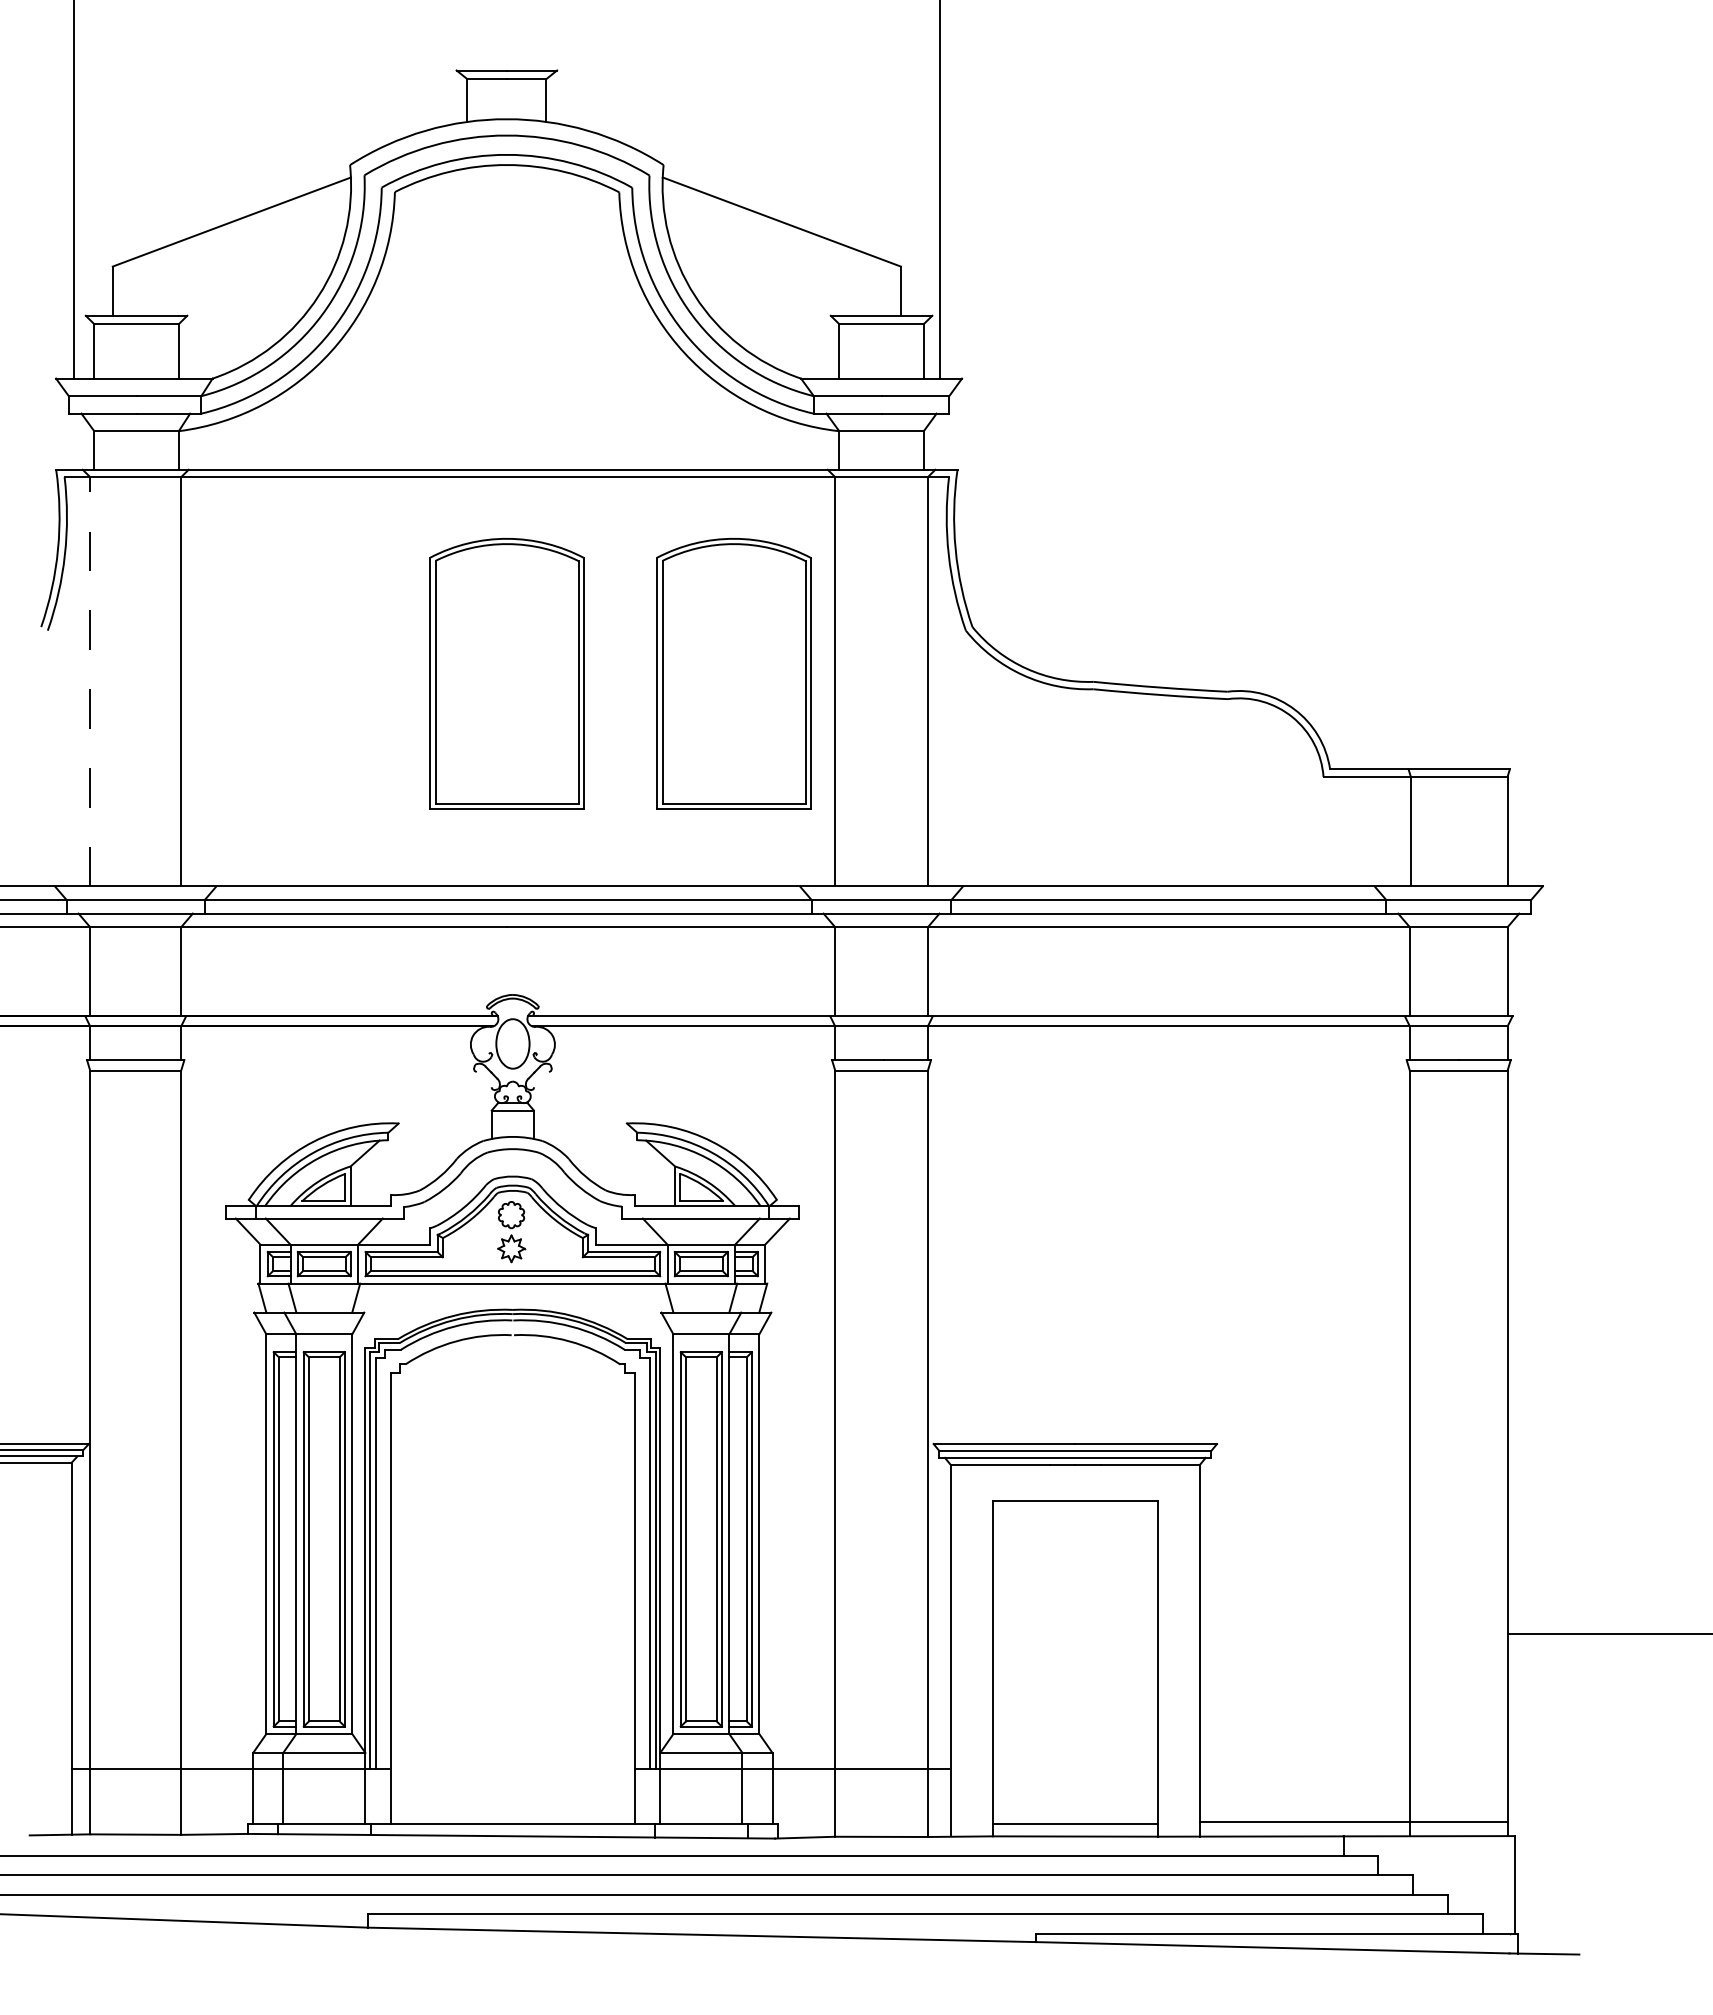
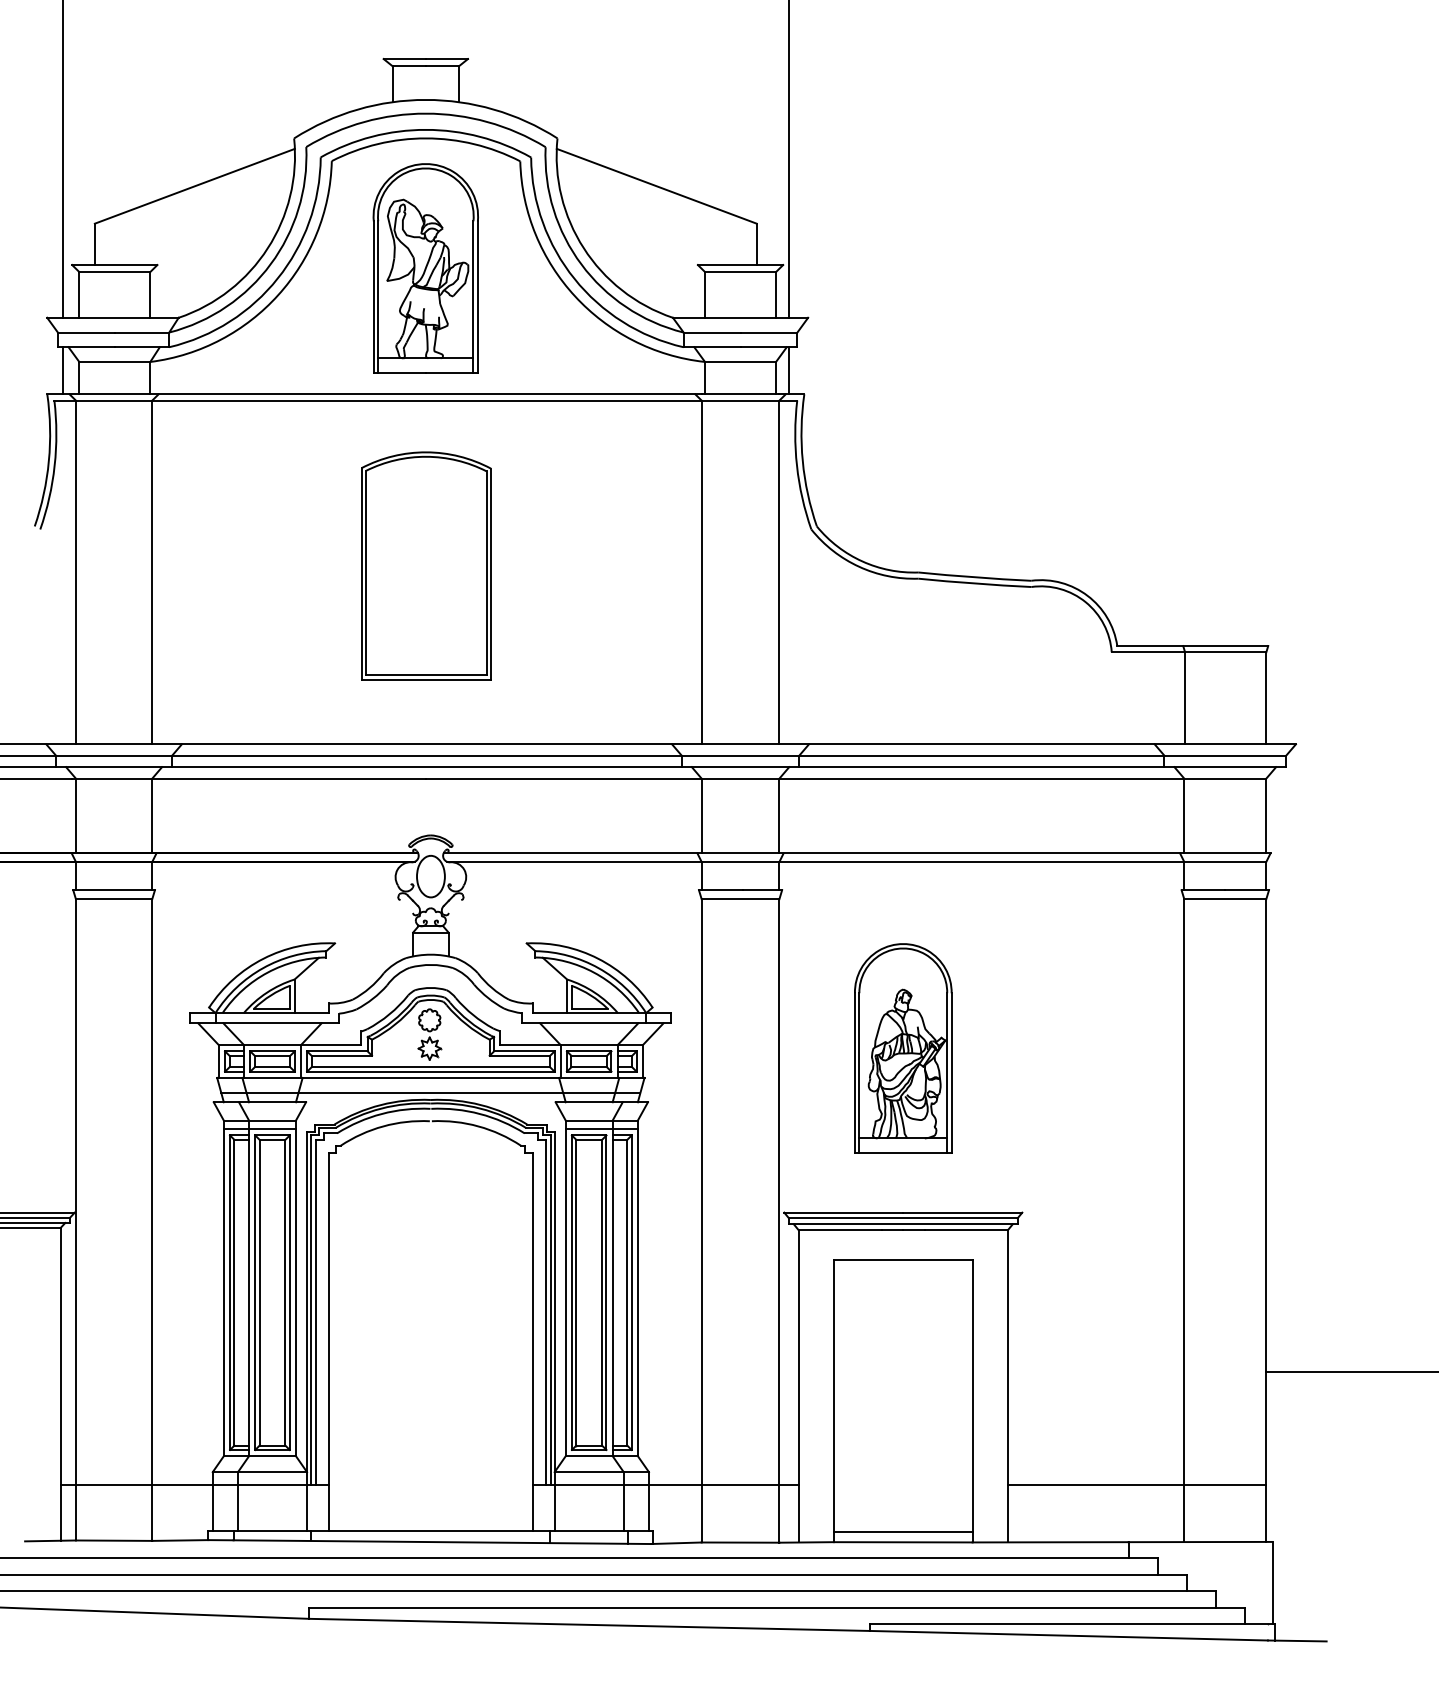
part: (506, 319) -> (425, 268), added
line: (74, 441) -> (62, 370), added
line: (939, 441) -> (789, 370), added
part: (733, 673) -> (616, 565), removed
line: (90, 681) -> (76, 572), dashed -> solid
part: (1074, 1248) -> (902, 1048), added
line: (512, 1301) -> (430, 1092), added
line: (309, 1344) -> (260, 1129), added
line: (716, 1344) -> (601, 1129), added
line: (1353, 1821) -> (1136, 1485), moved

